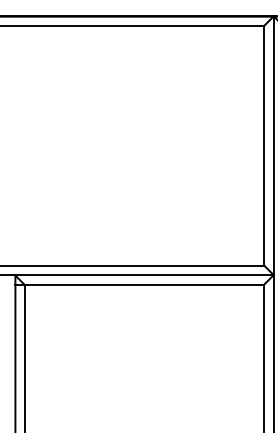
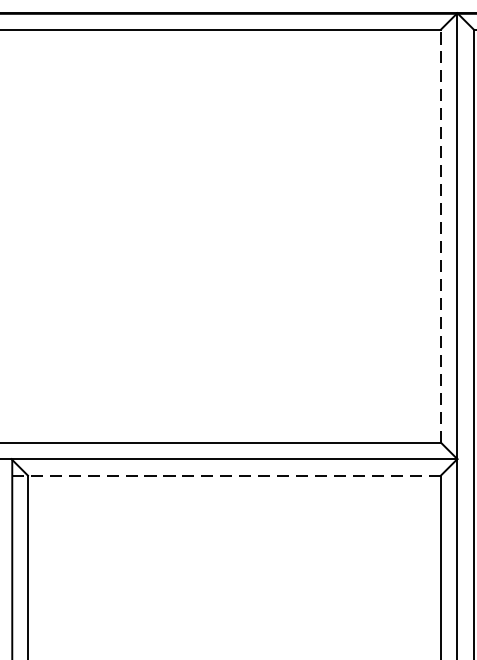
line: (264, 145) -> (441, 235), solid -> dashed
line: (139, 284) -> (226, 475), solid -> dashed

